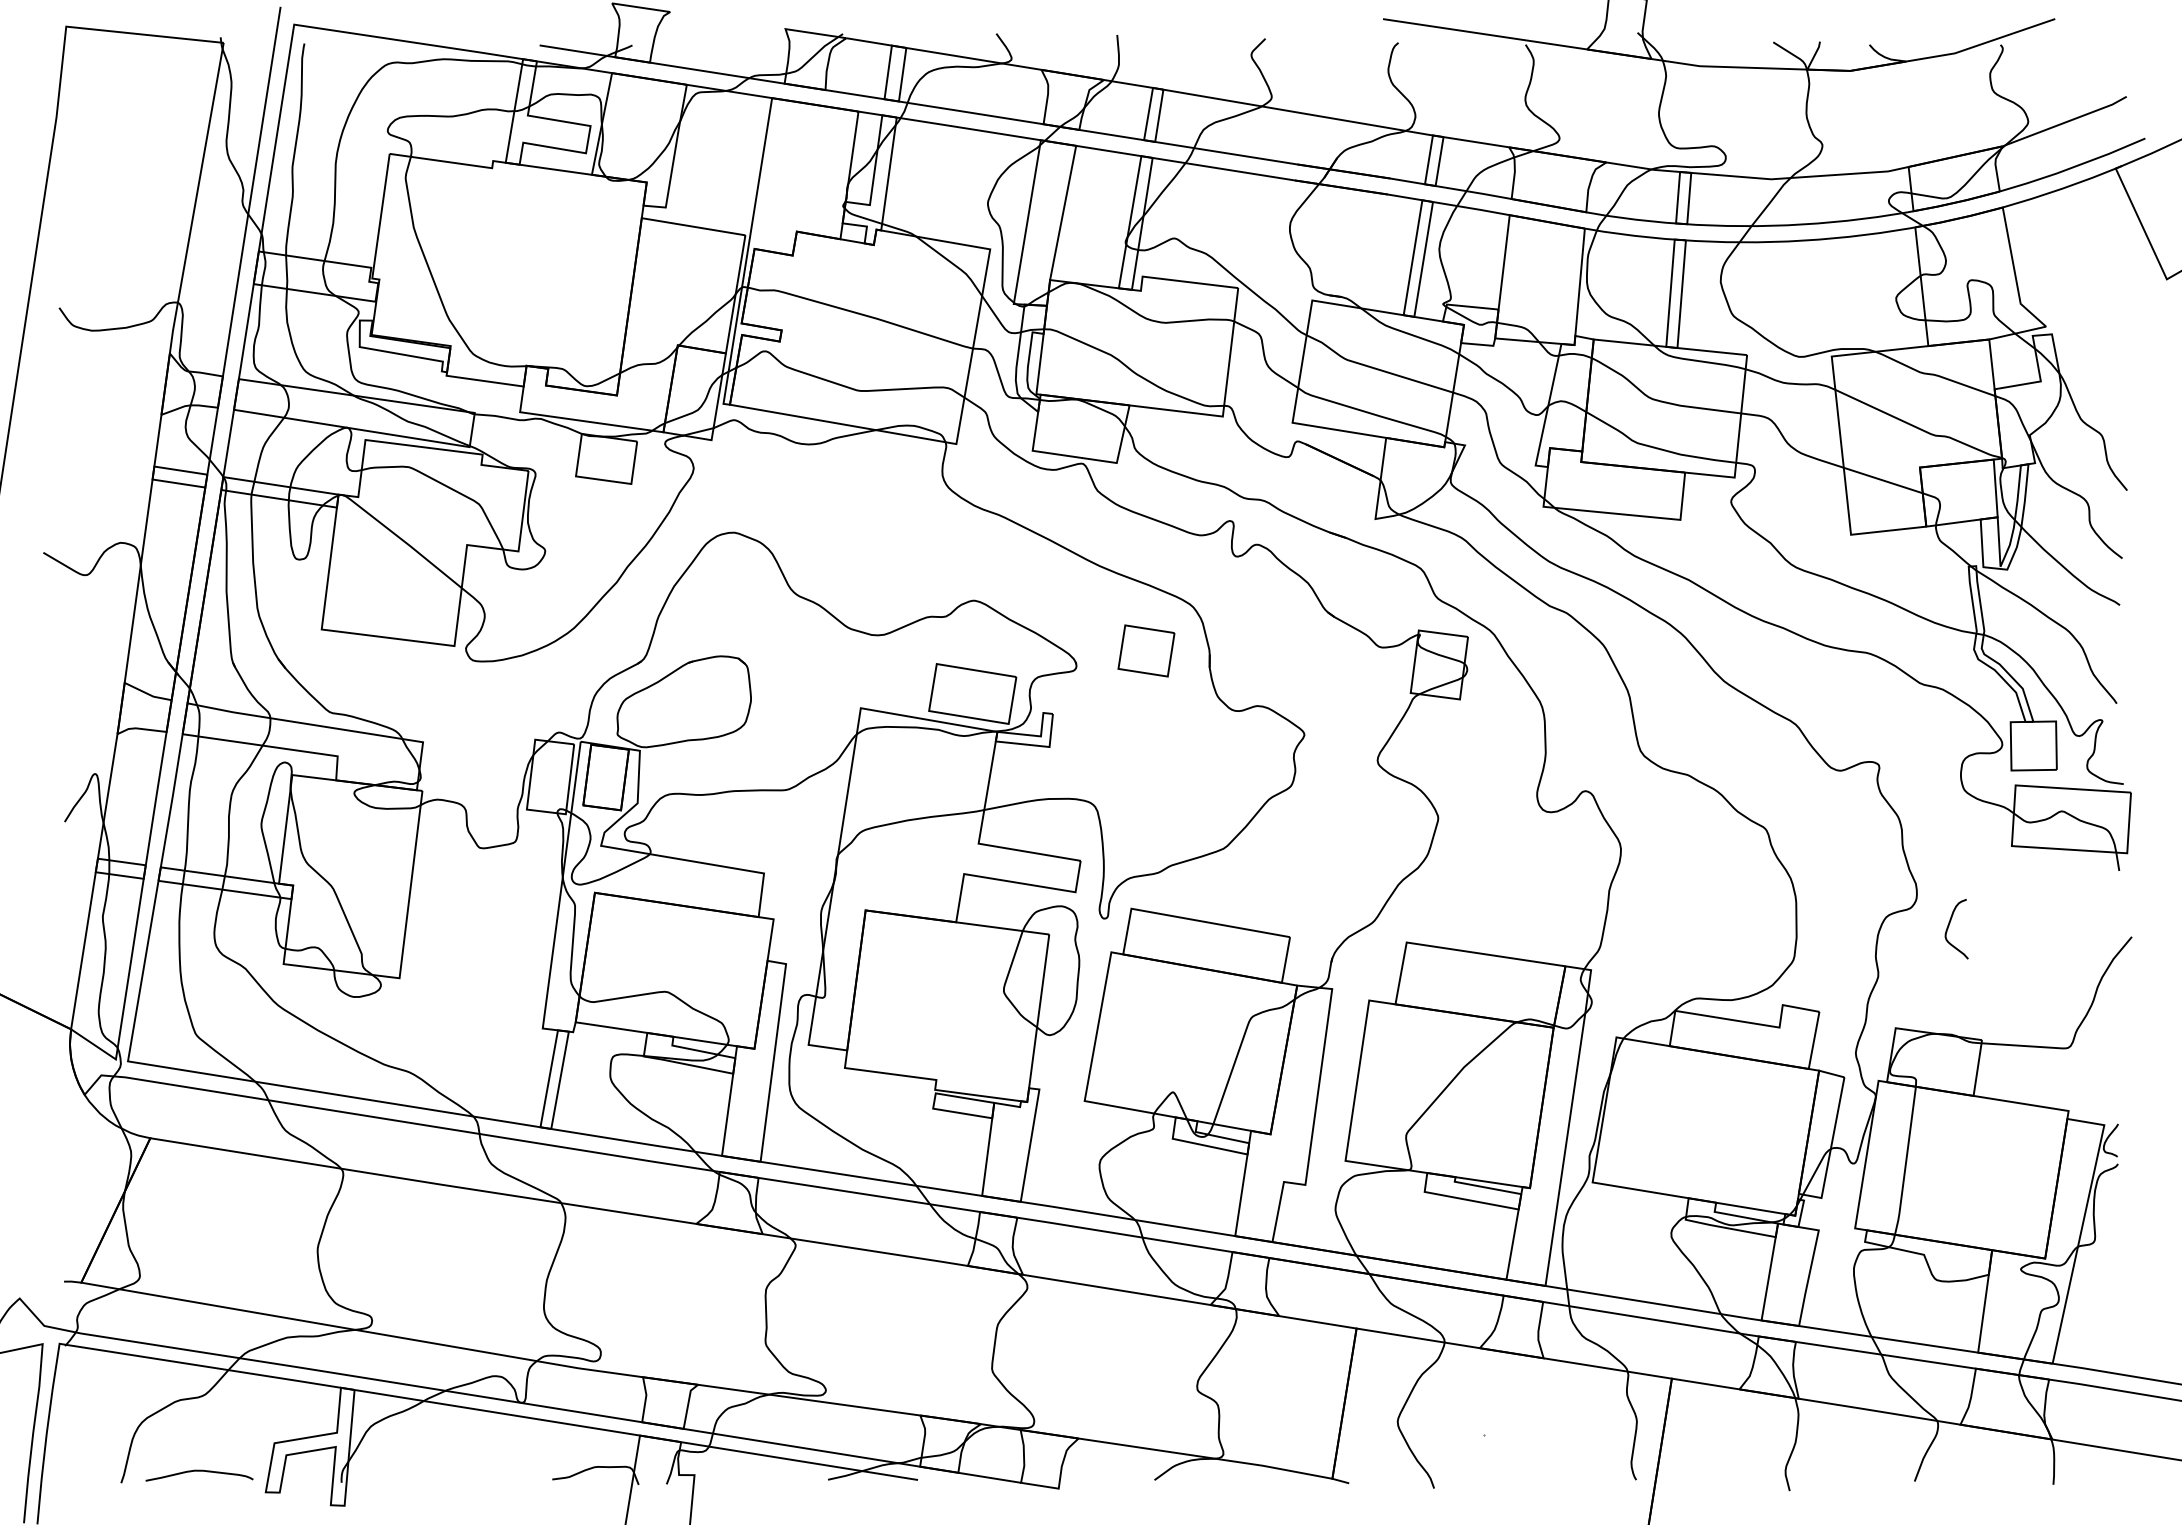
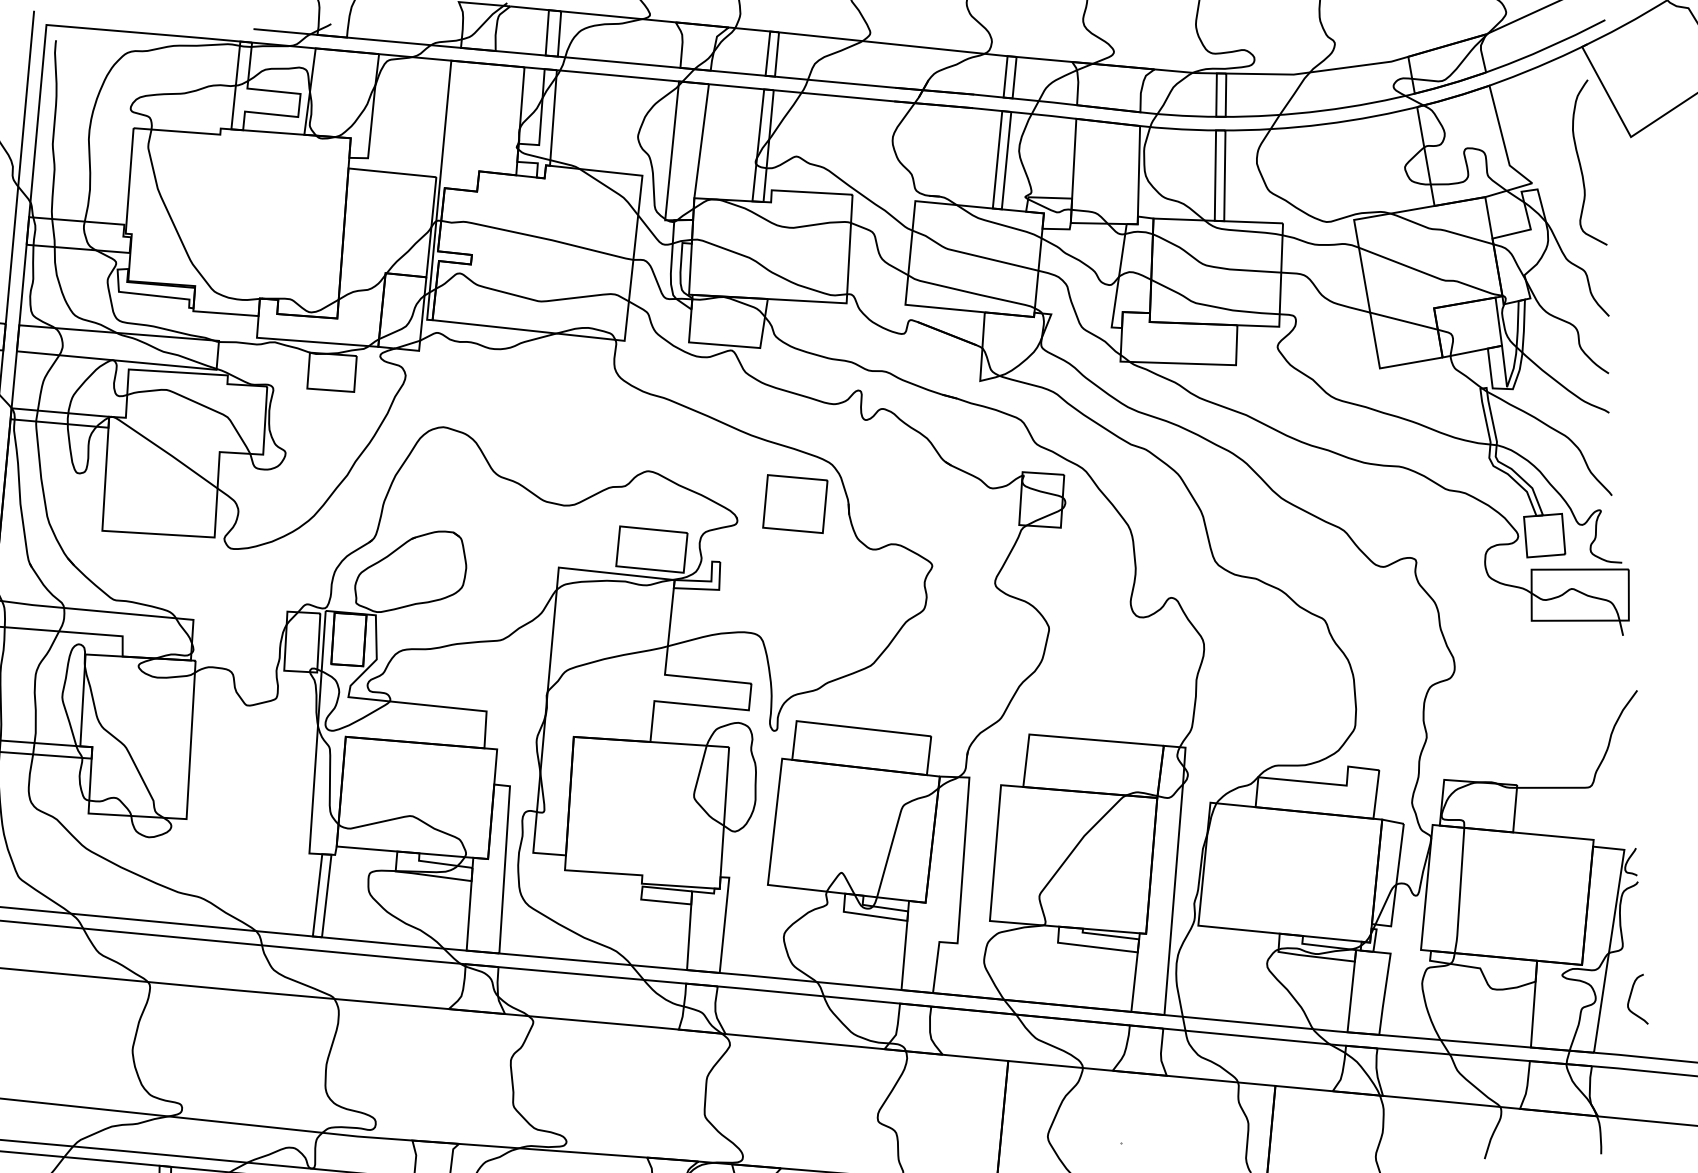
curve: (2105, 307) -> (1581, 163), added
part: (1146, 650) -> (795, 503), size x1.43
curve: (1949, 926) -> (1630, 997), moved

